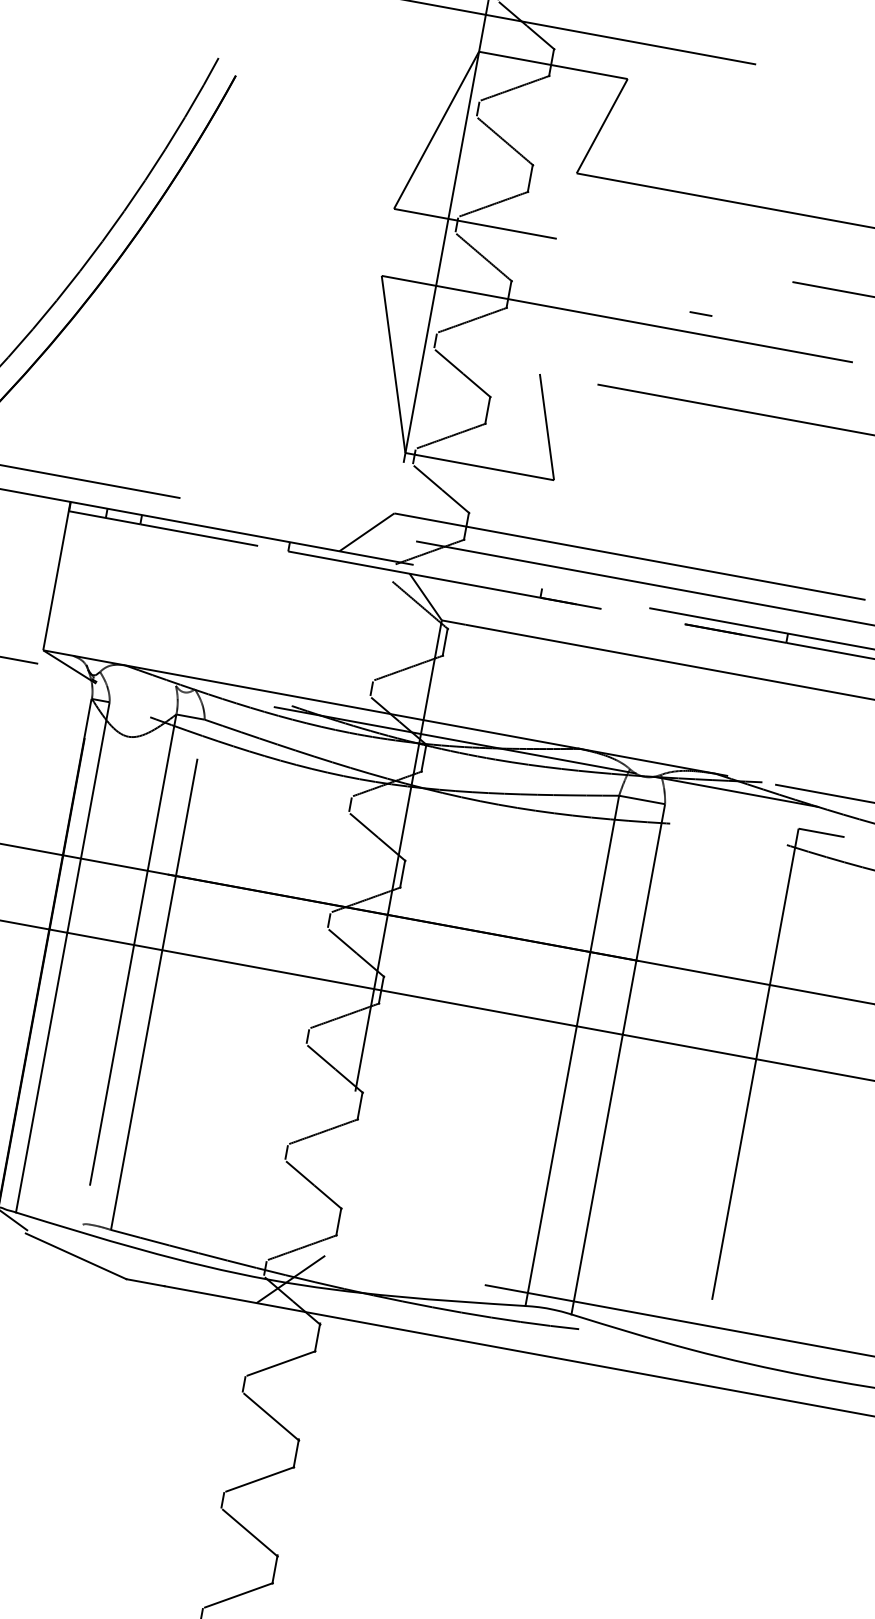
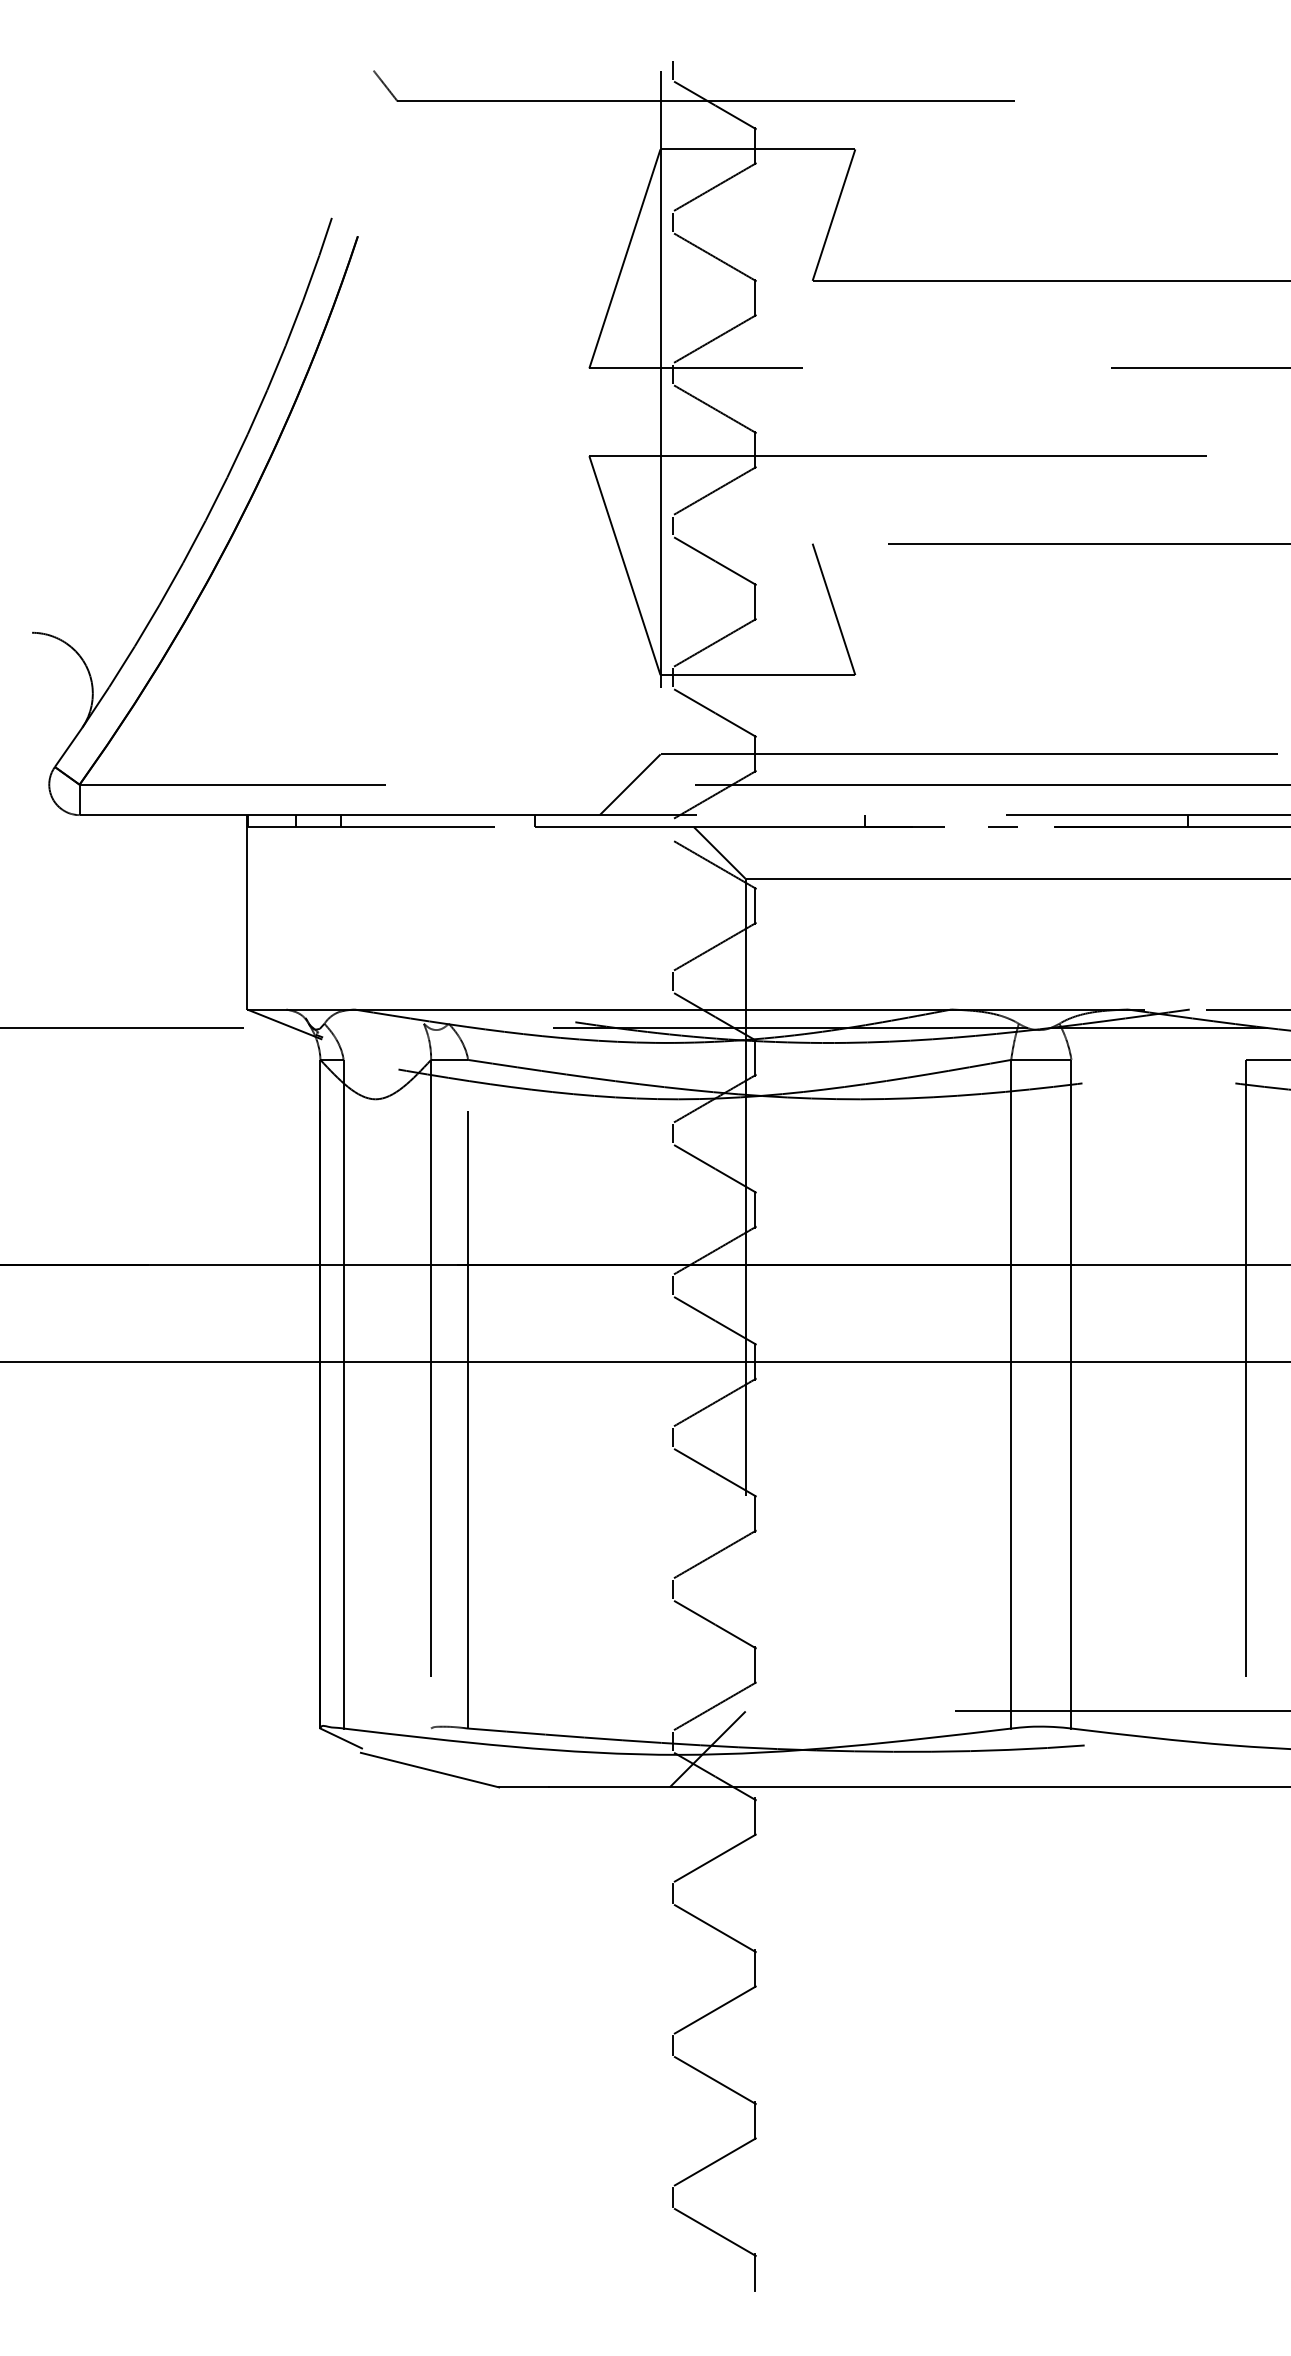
line: (700, 313) -> (1002, 826), moved

